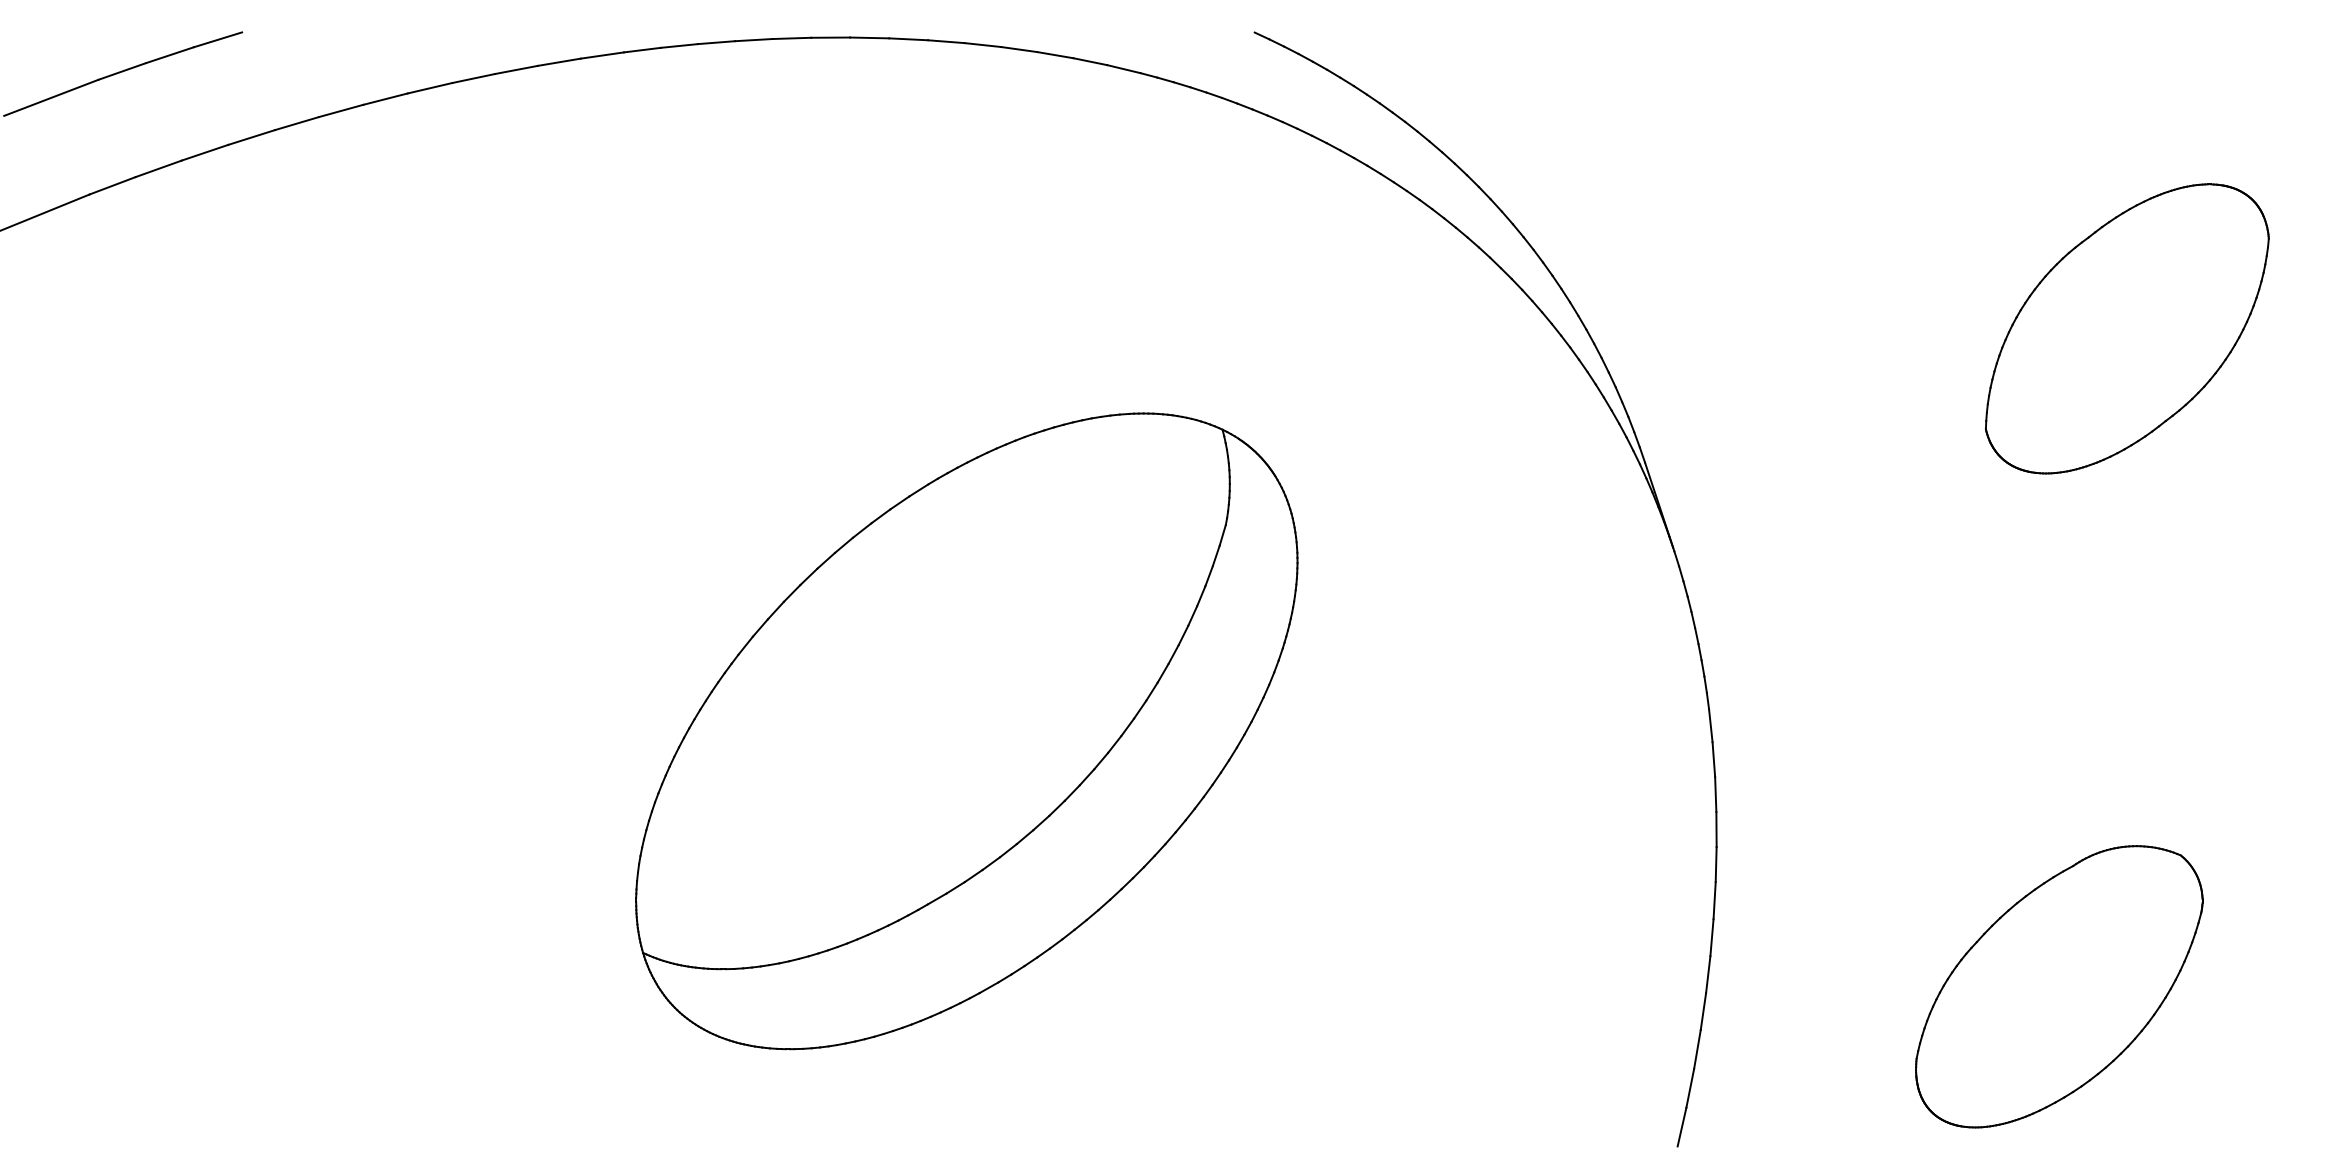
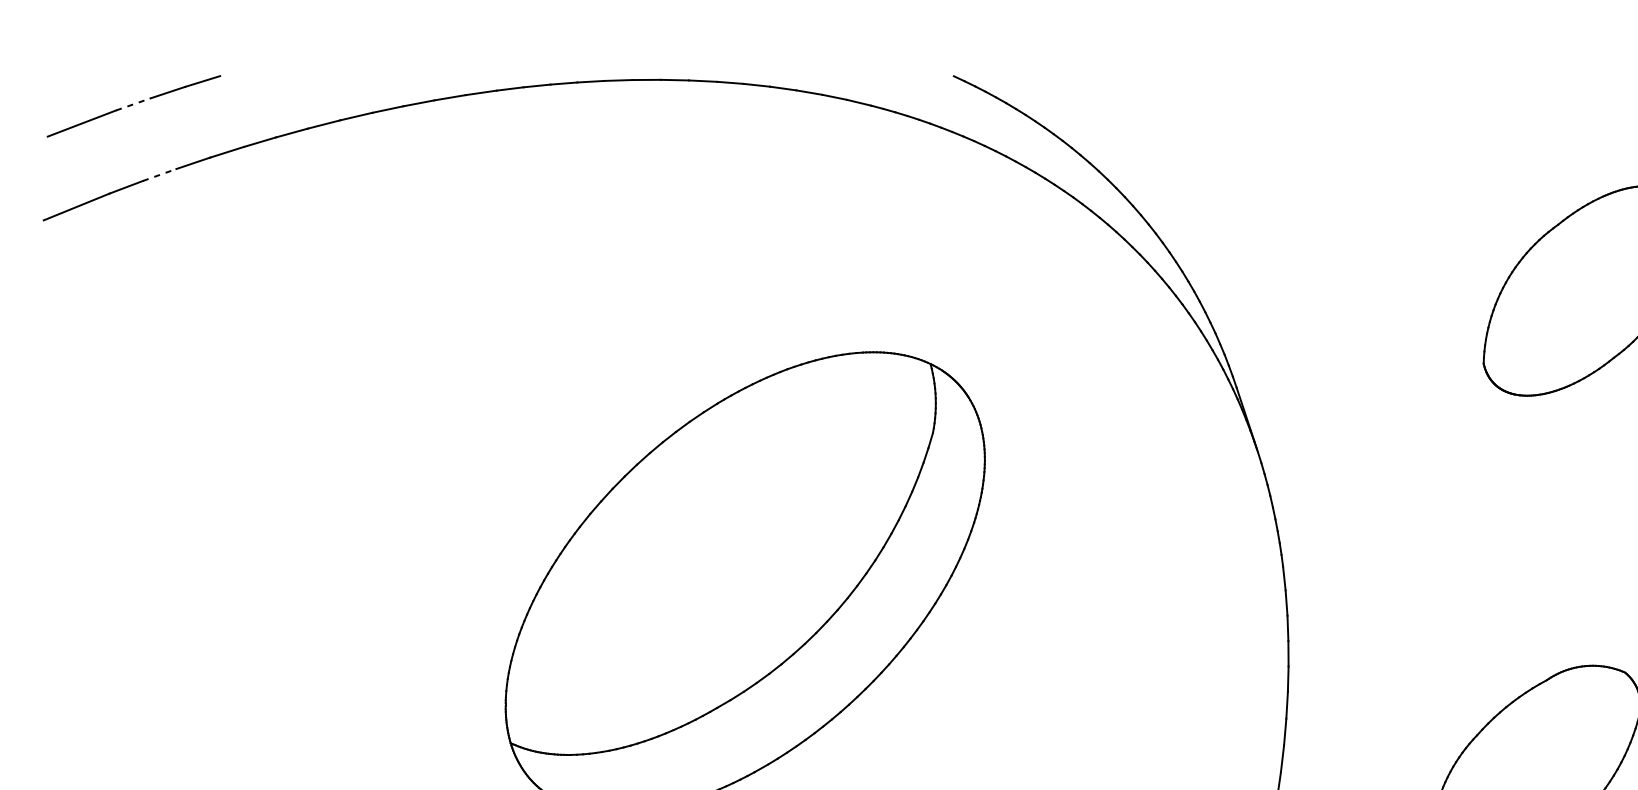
line: (122, 71) -> (133, 104), solid -> dashed
line: (158, 168) -> (159, 174), solid -> dashed

